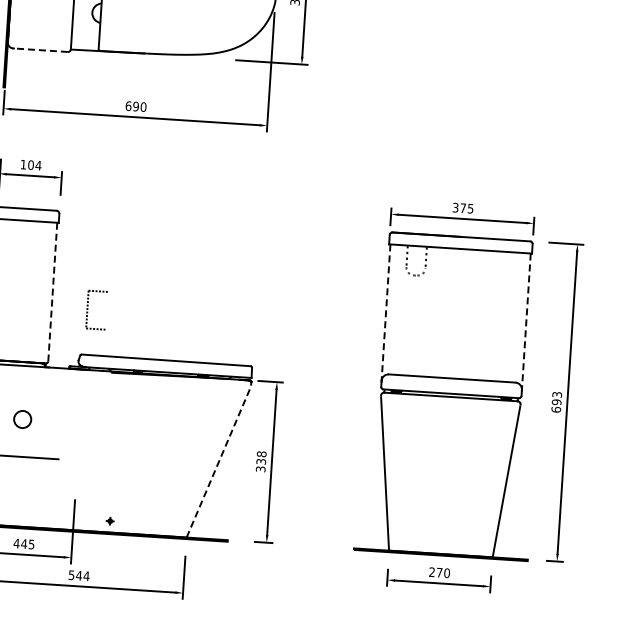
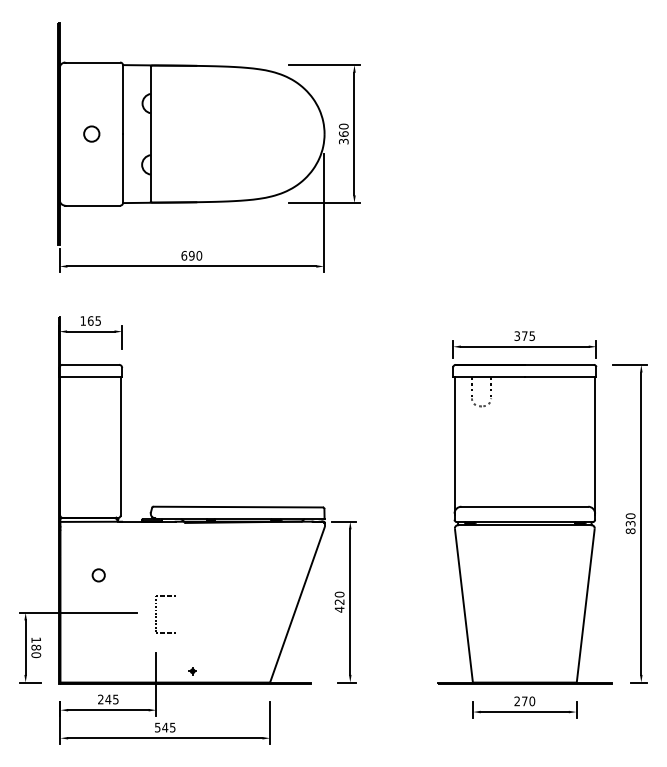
line: (40, 50) -> (92, 205), dashed -> solid
text: (34, 164) -> (94, 320), 104 -> 165
line: (52, 292) -> (120, 446), dashed -> solid
part: (87, 309) -> (156, 614), moved
line: (385, 313) -> (454, 446), dashed -> solid
line: (526, 322) -> (595, 446), dashed -> solid
text: (556, 402) -> (630, 523), 693 -> 830
circle: (22, 419) -> (98, 575), size x0.71
line: (219, 461) -> (297, 604), dashed -> solid
text: (261, 461) -> (339, 601), 338 -> 420
text: (16, 543) -> (100, 699), 445 -> 245
text: (86, 576) -> (172, 727), 544 -> 545

